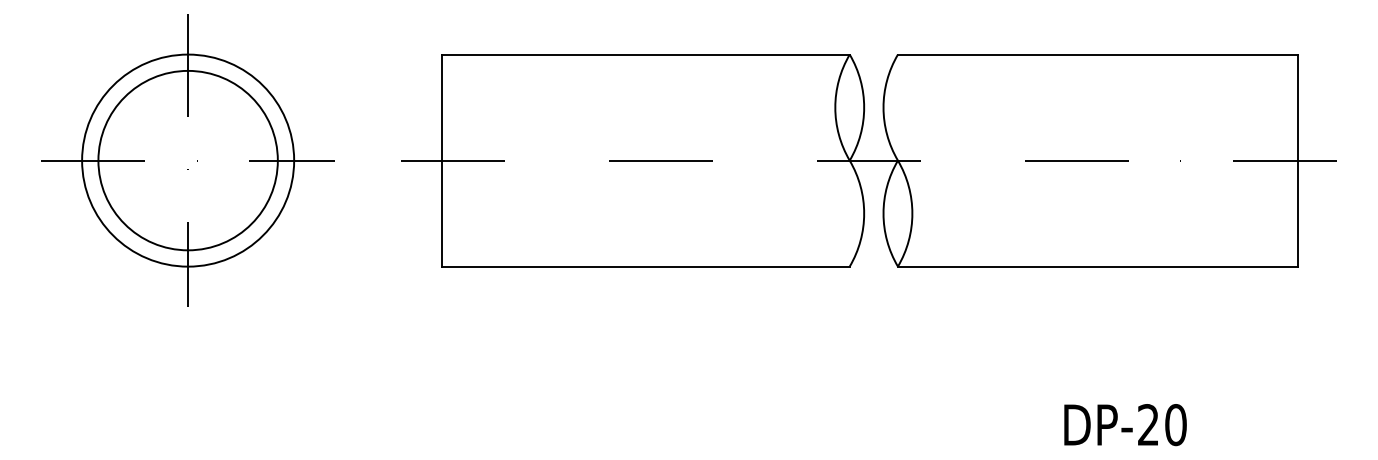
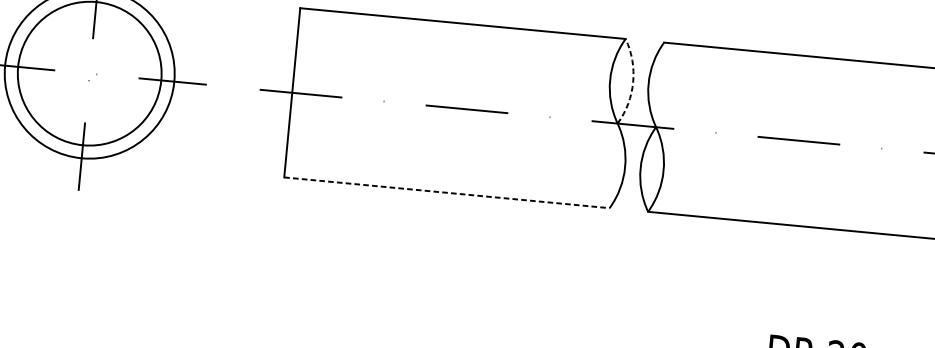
arc: (864, 107) -> (633, 82), solid -> dashed
line: (645, 266) -> (446, 192), solid -> dashed

